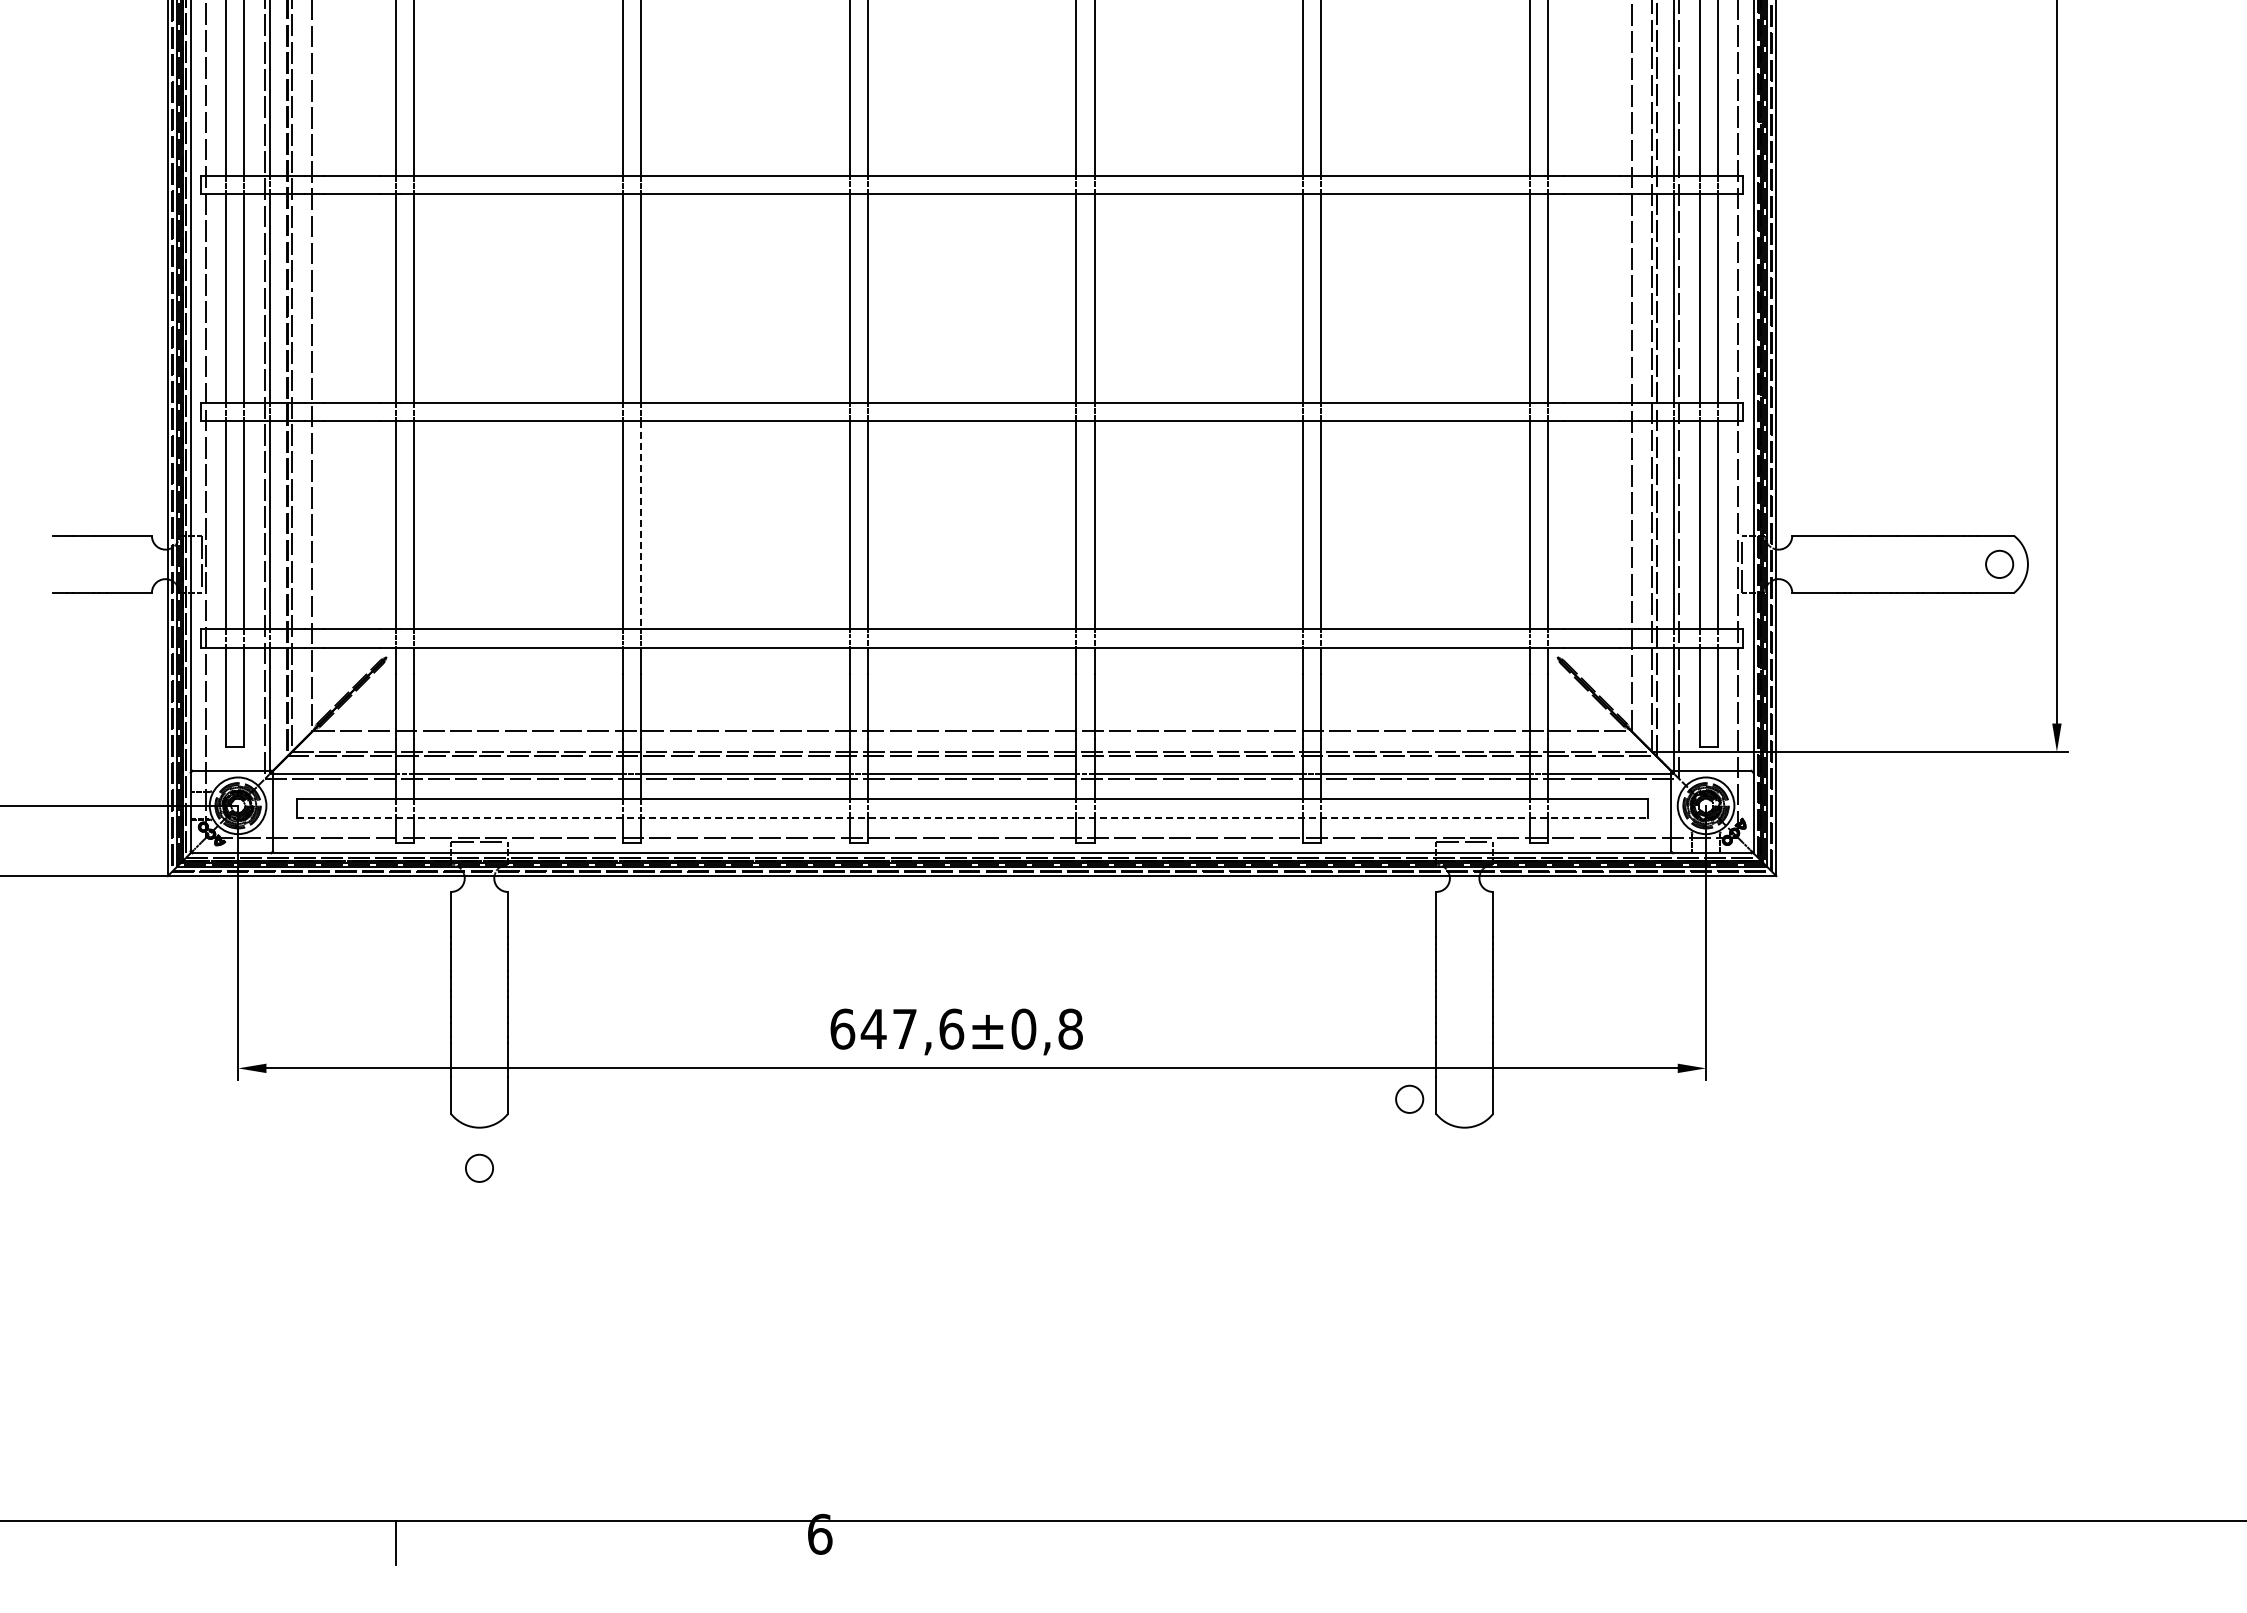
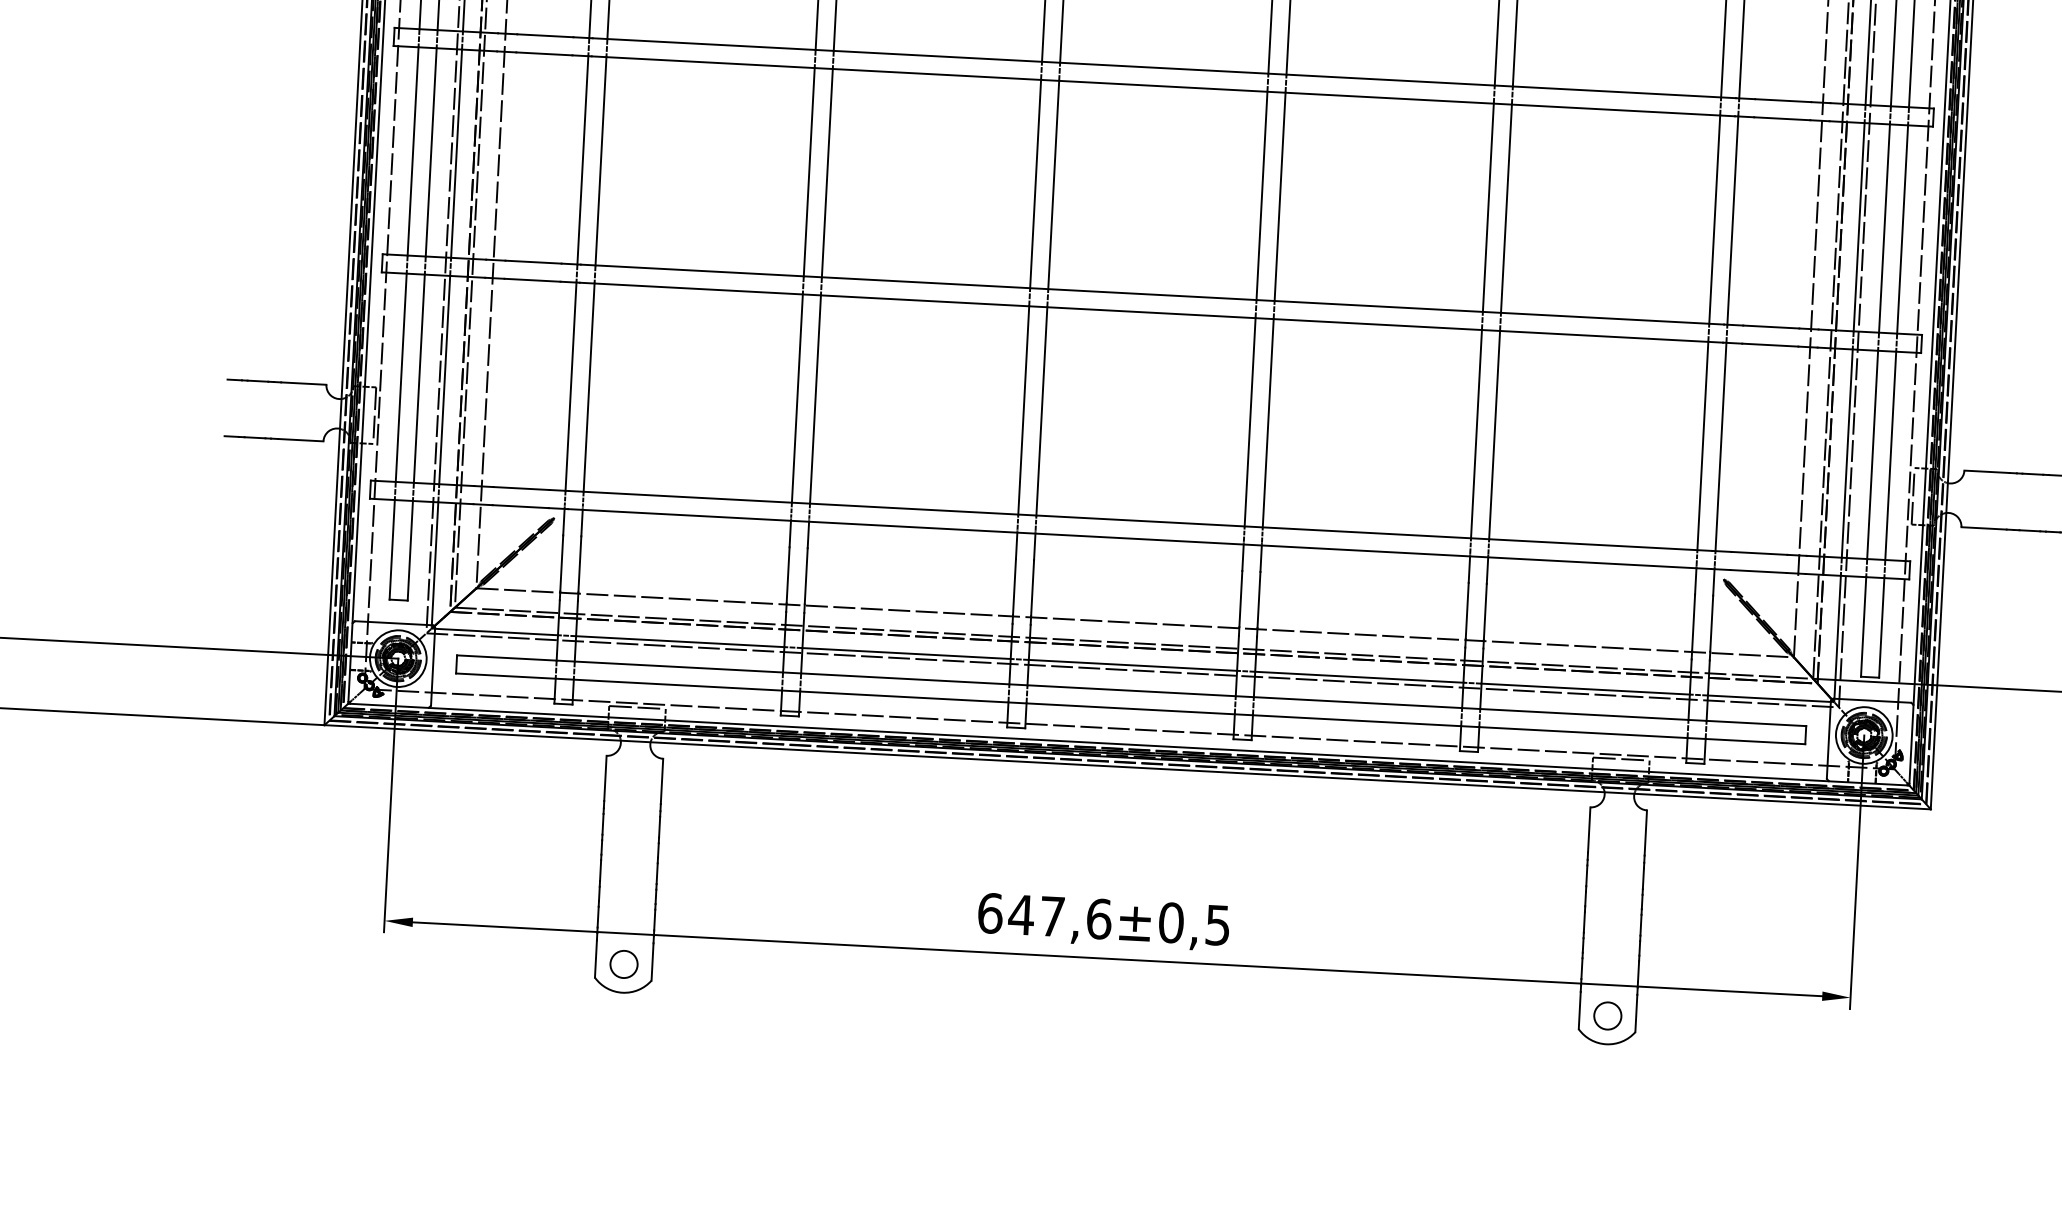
line: (641, 525) -> (815, 399), dashed -> solid
line: (972, 817) -> (1131, 708), dashed -> solid
text: (1070, 1028) -> (1217, 924), ±0,8 -> ±0,5
circle: (1409, 1098) -> (1607, 1015), moved
circle: (479, 1167) -> (624, 963), moved

